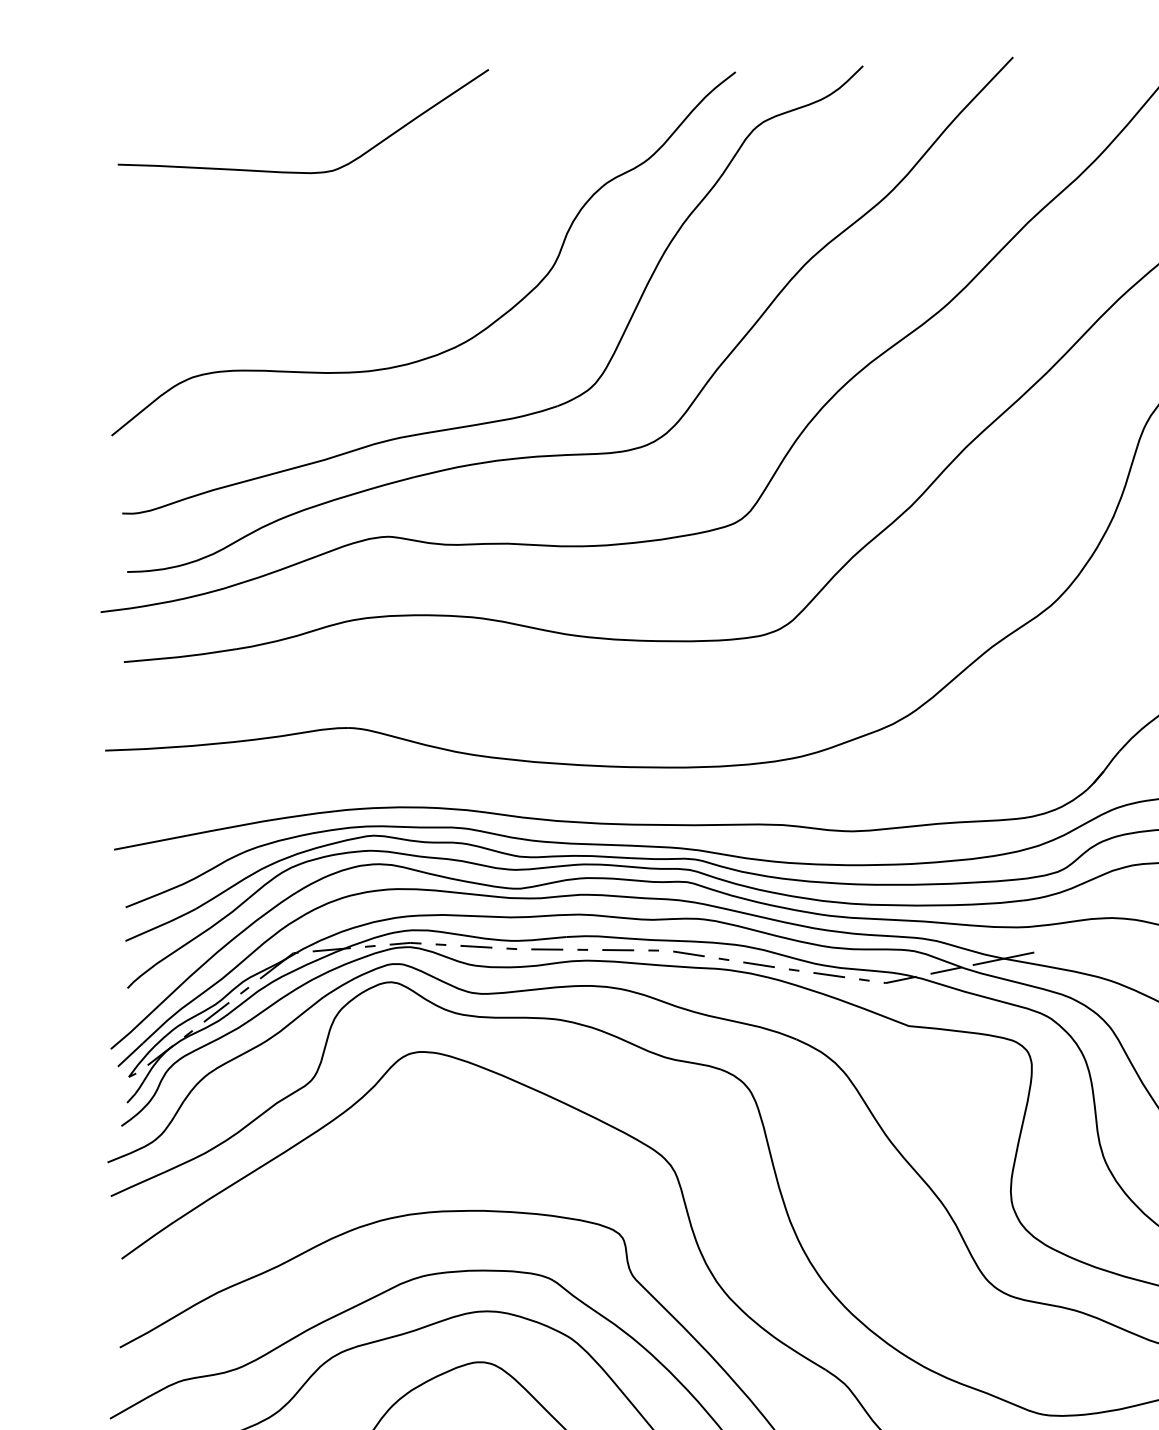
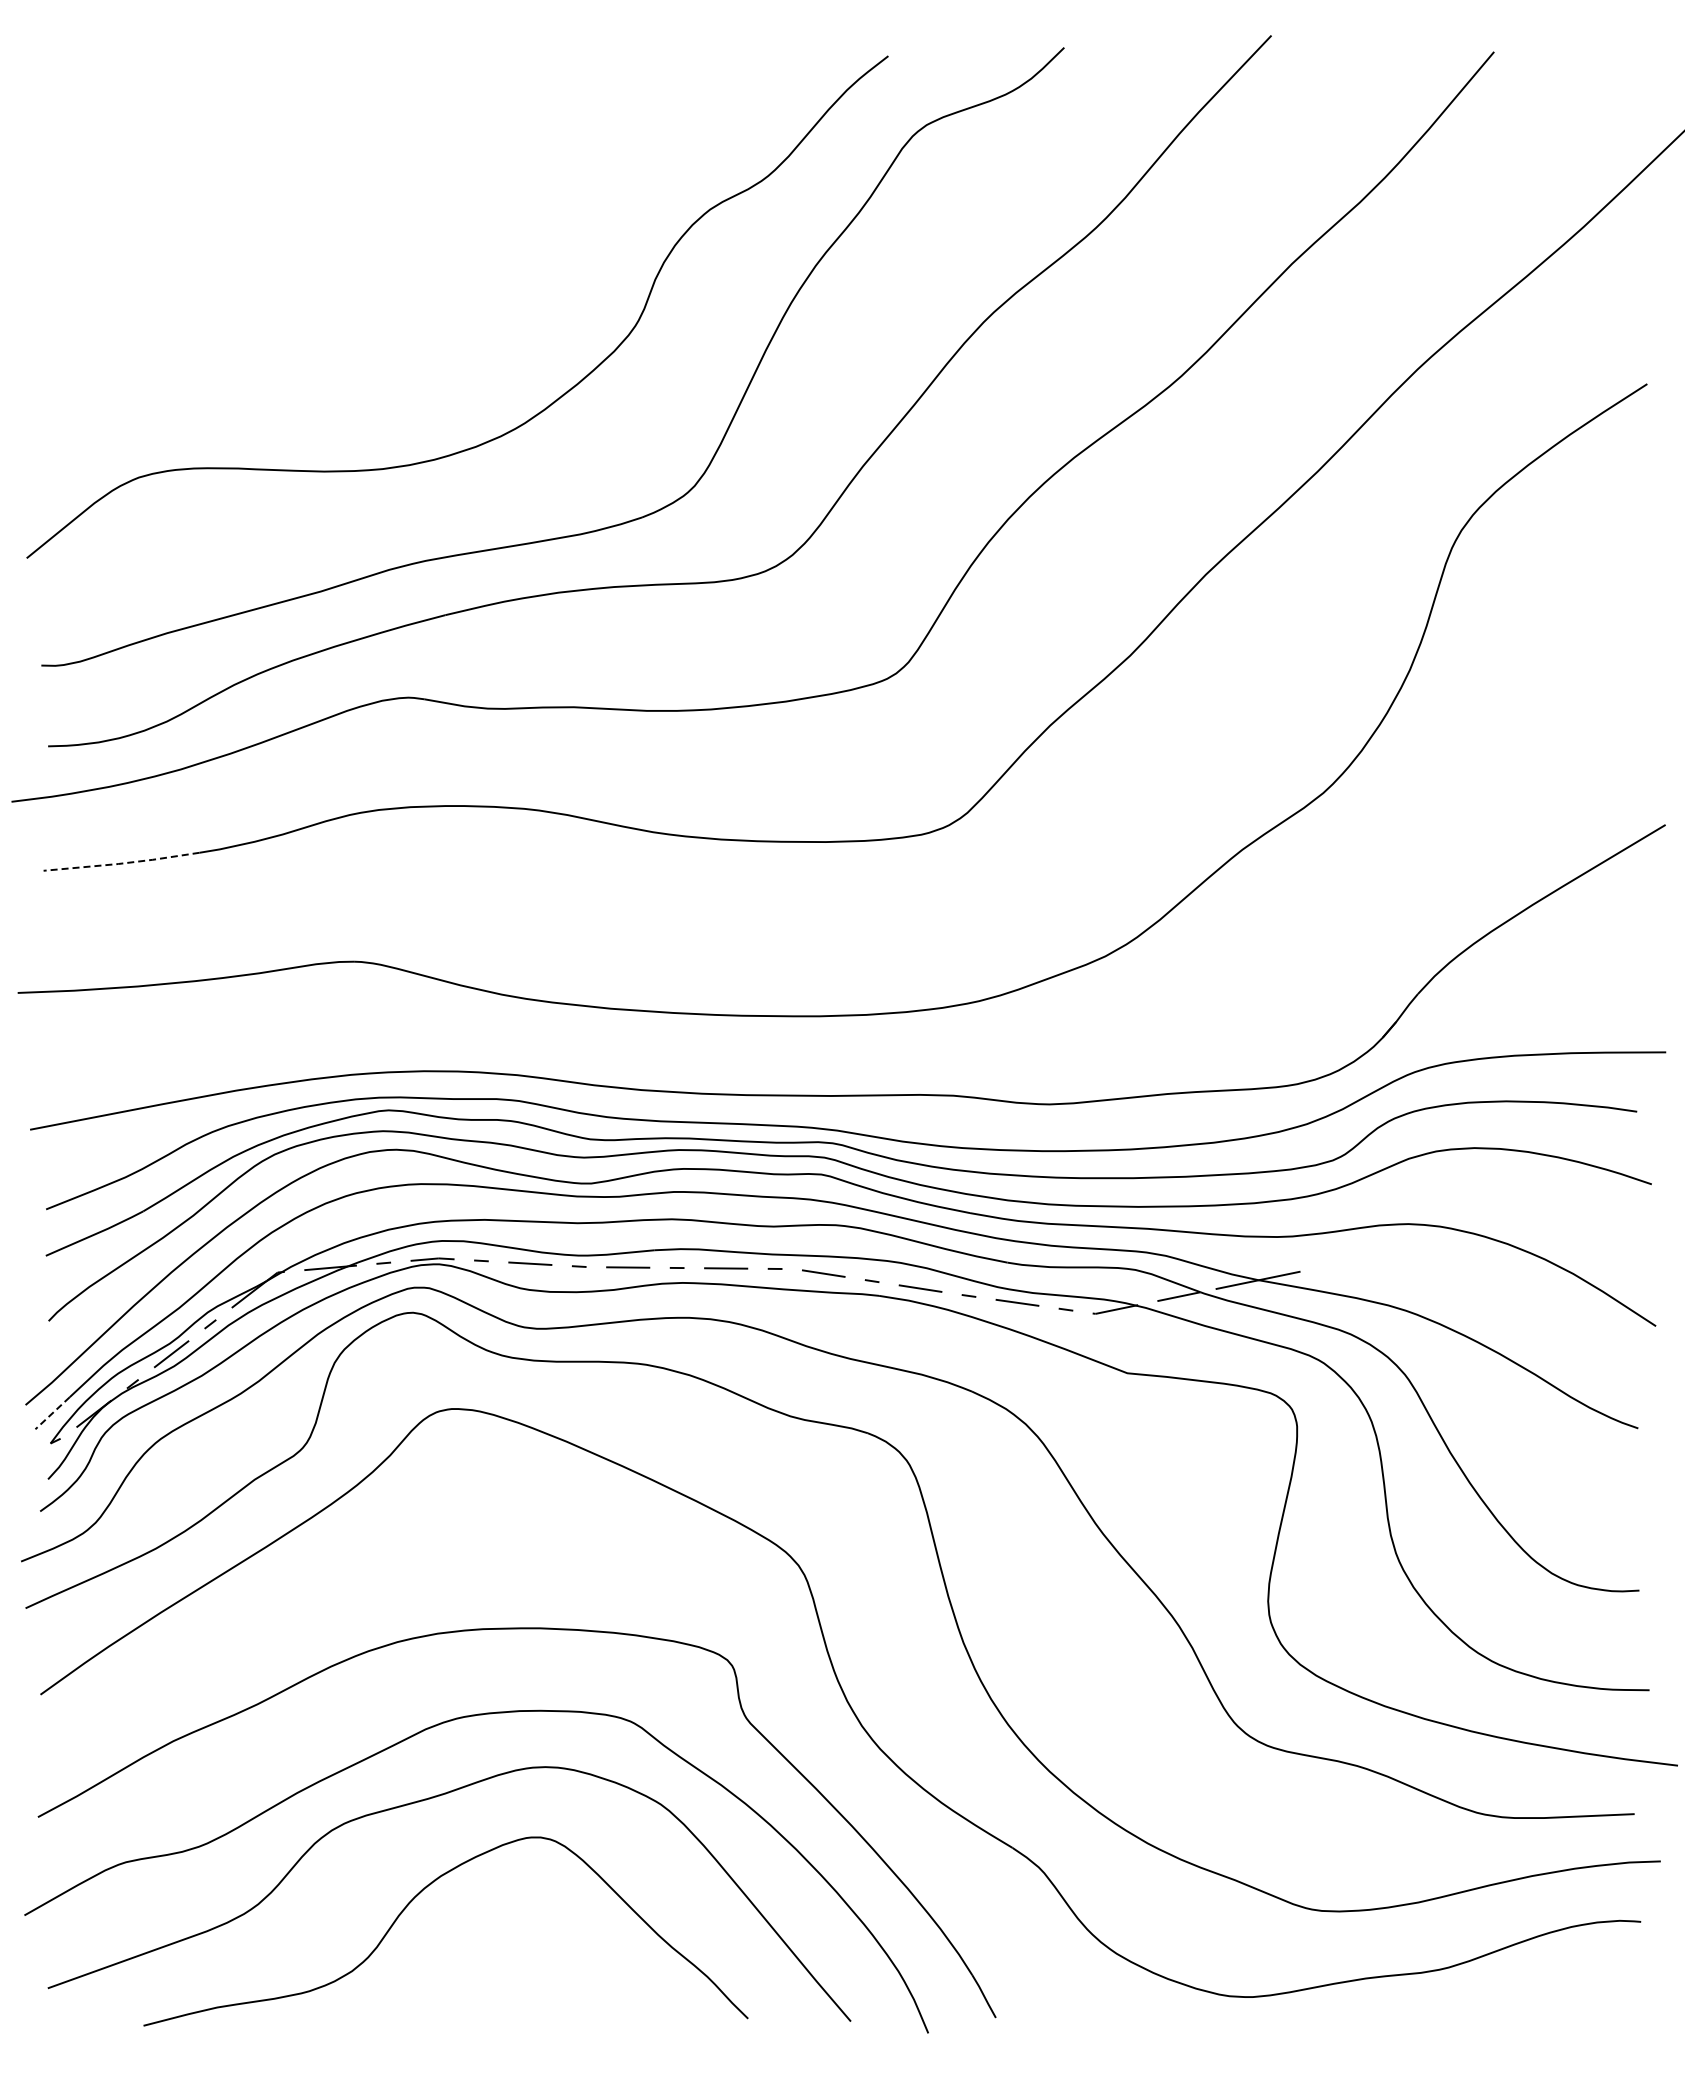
curve: (303, 172) -> (291, 194), removed
line: (181, 656) -> (122, 863), solid -> dashed
line: (130, 1055) -> (52, 1413), solid -> dashed

